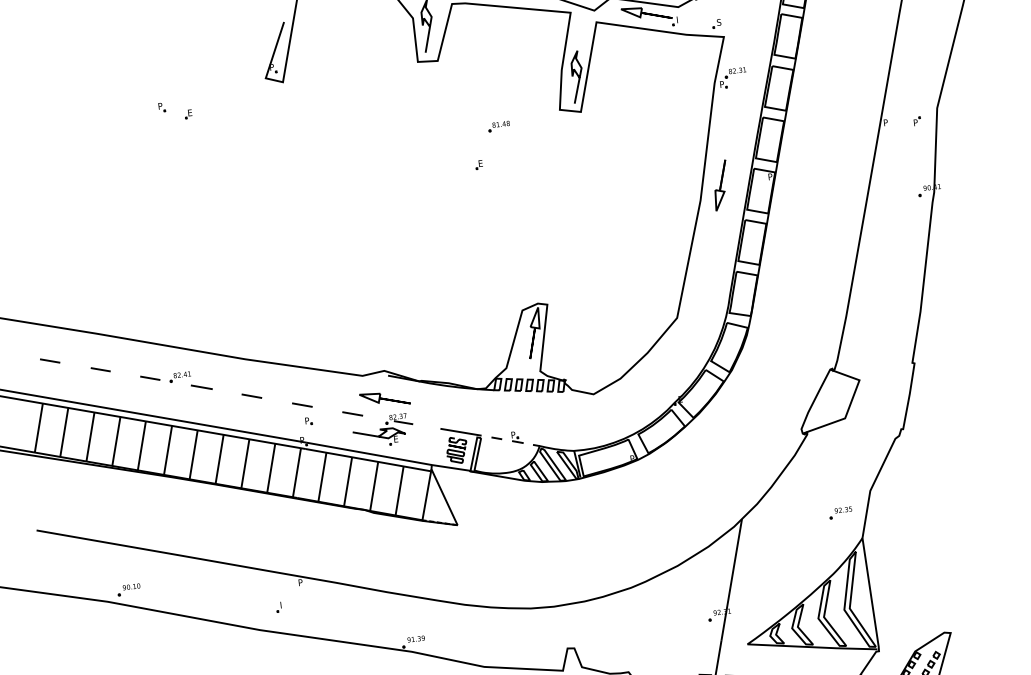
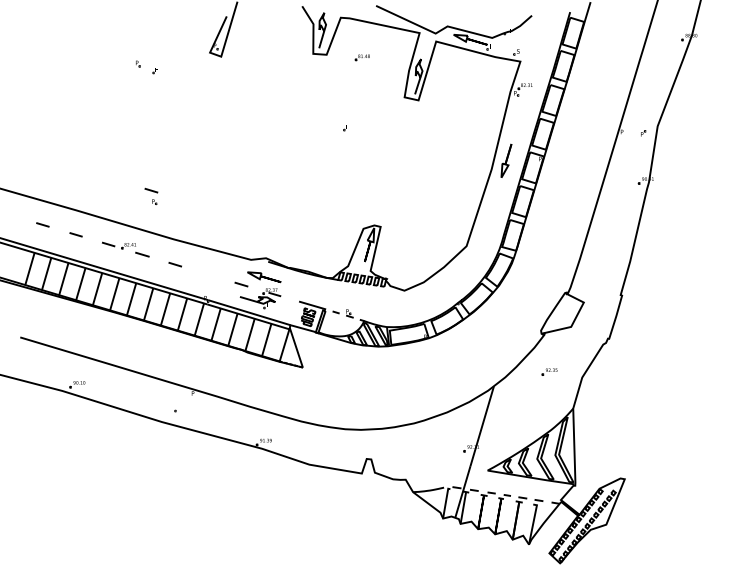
part: (497, 126) -> (361, 57), moved
part: (303, 413) -> (151, 196), moved
part: (840, 512) -> (549, 371), moved

